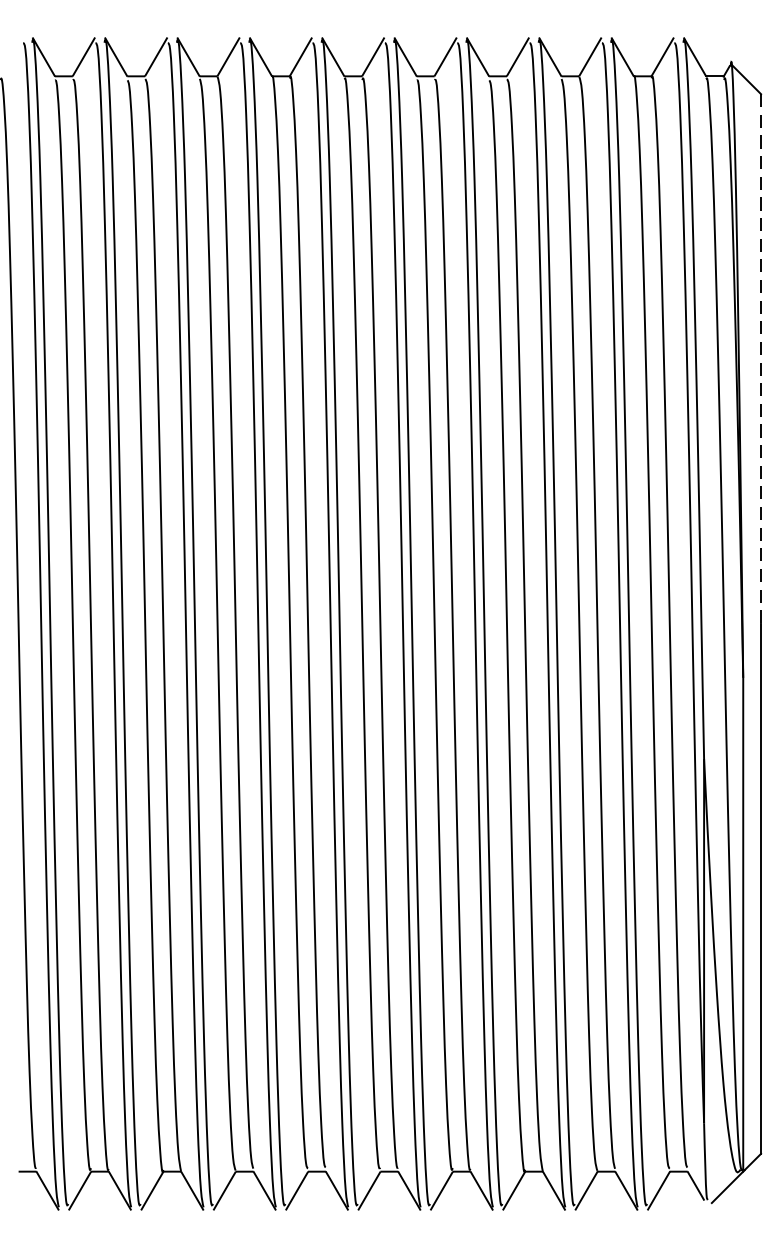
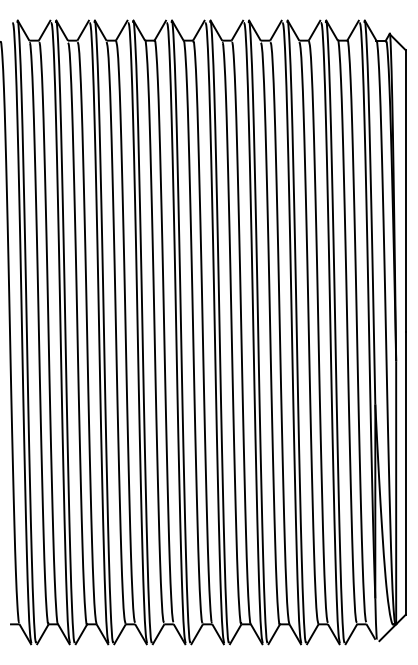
line: (760, 359) -> (405, 191), dashed -> solid

